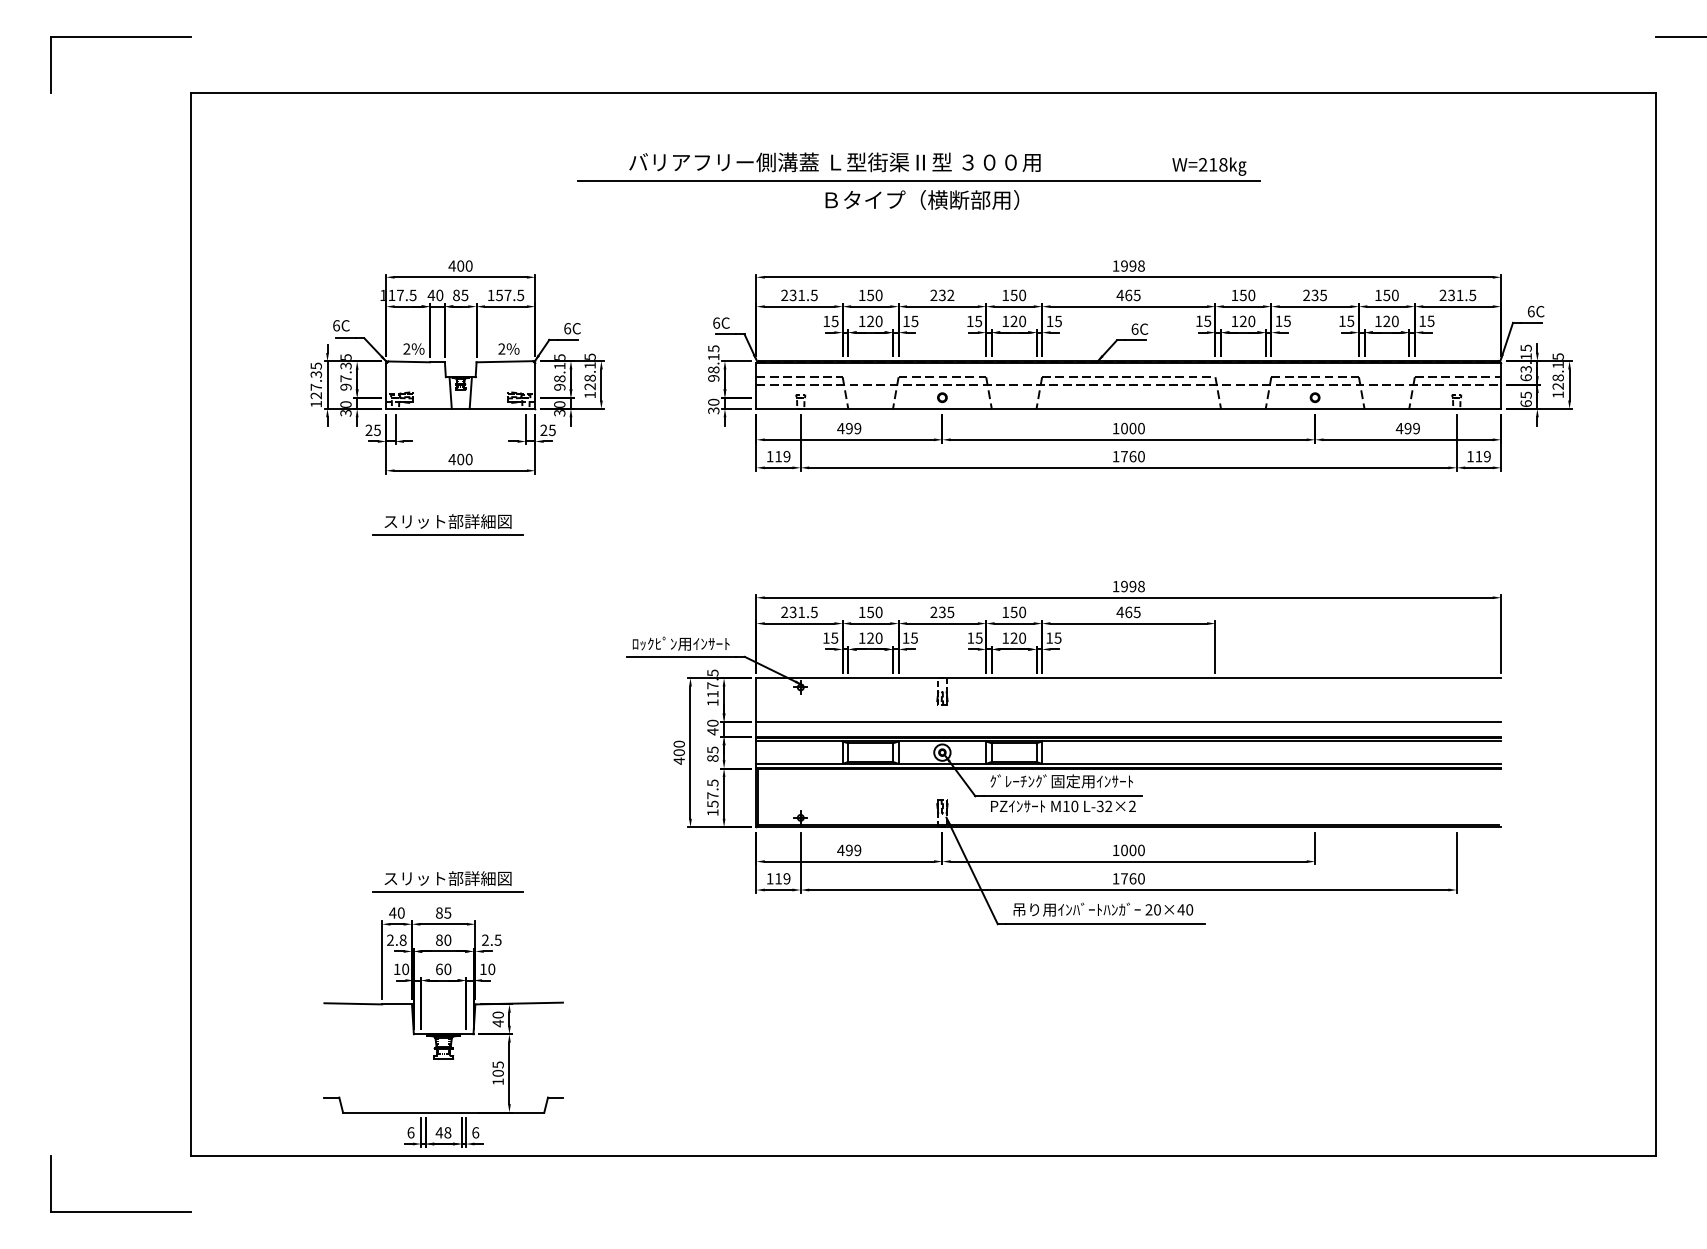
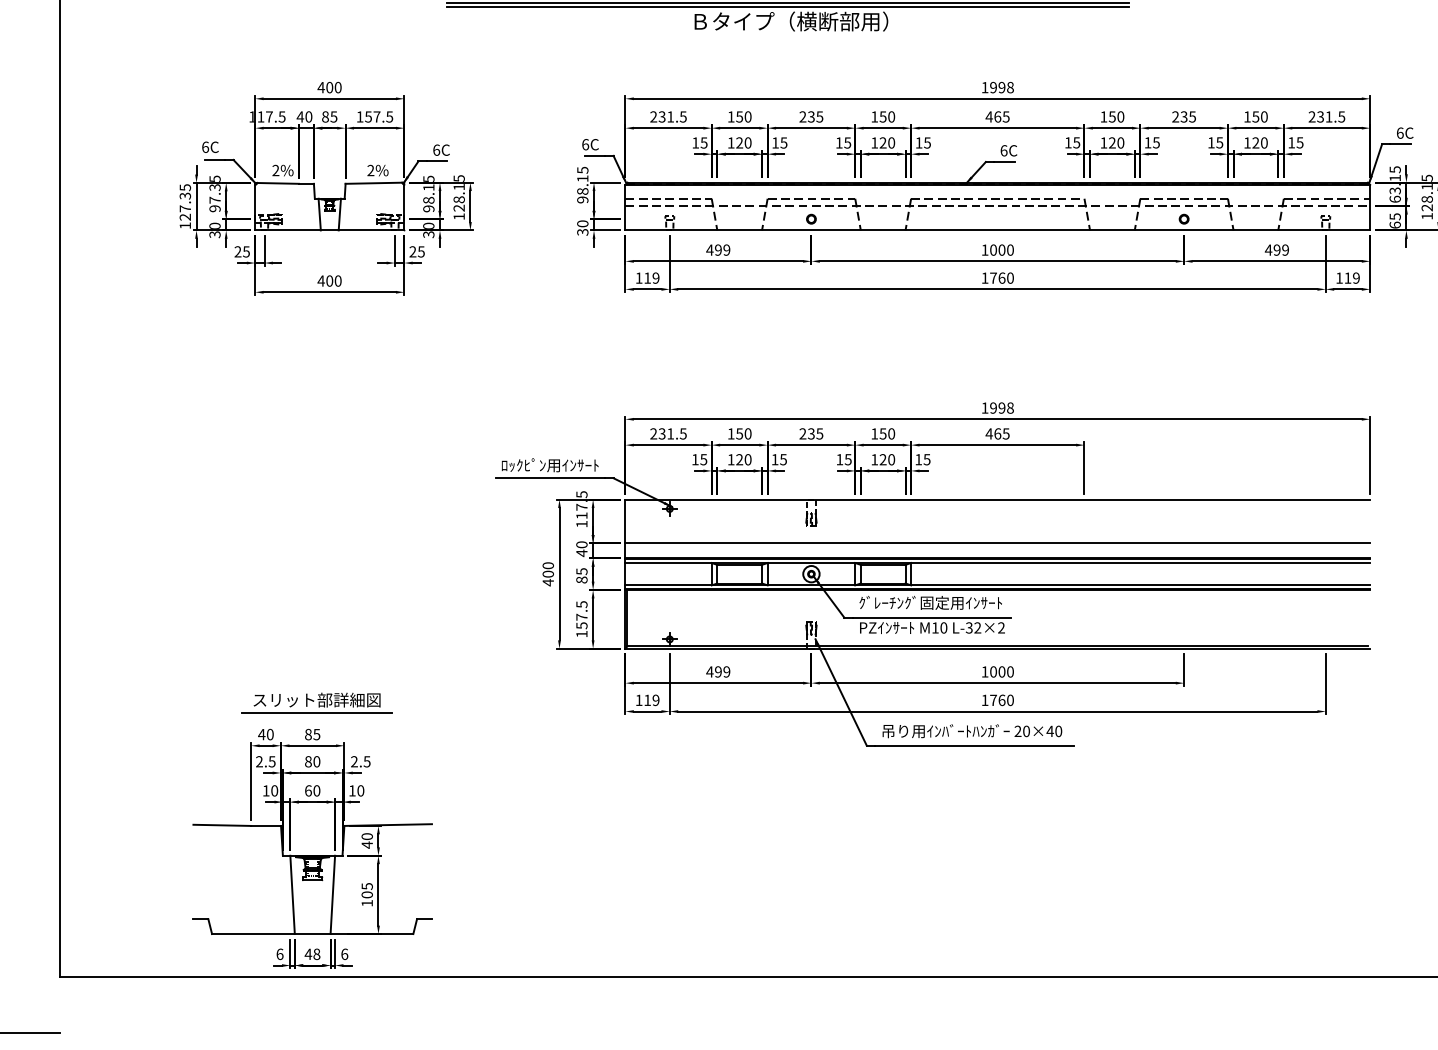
line: (918, 185) -> (787, 7), added
text: (950, 295) -> (819, 117), 232 -> 235
part: (447, 524) -> (316, 346), removed
text: (402, 939) -> (271, 761), 2.8 -> 2.5
line: (423, 1073) -> (292, 895), added
line: (463, 1073) -> (332, 895), added

